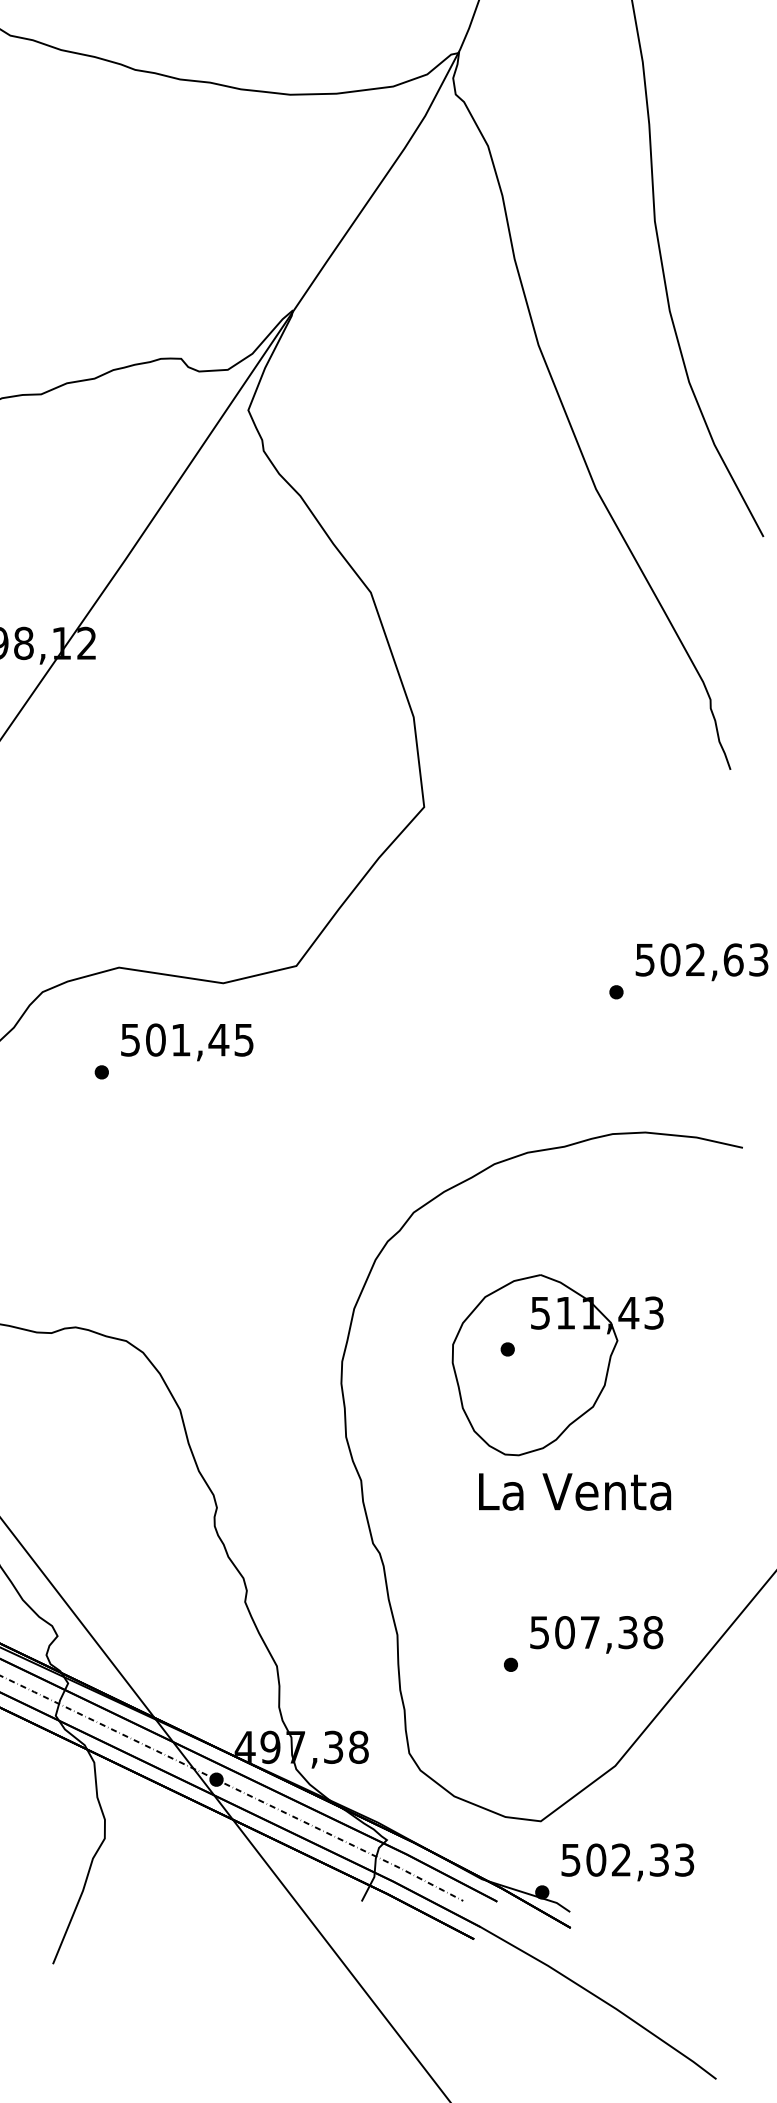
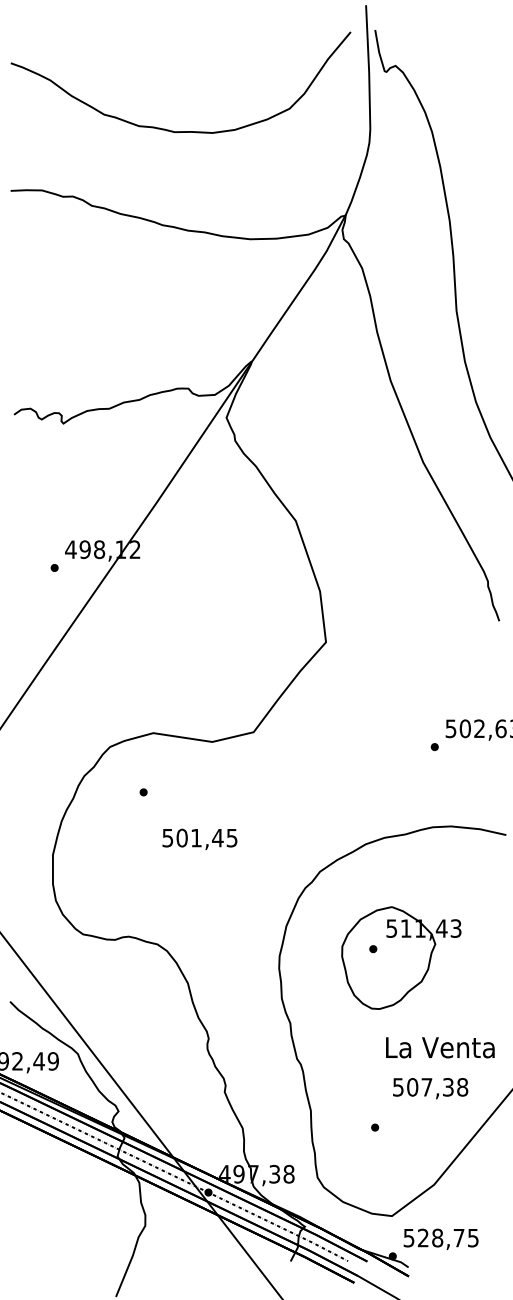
text: (186, 1040) -> (199, 838), moved
text: (575, 1491) -> (440, 1047), moved
text: (596, 1634) -> (430, 1088), moved
text: (638, 1859) -> (447, 1237), 502,33 -> 528,75

